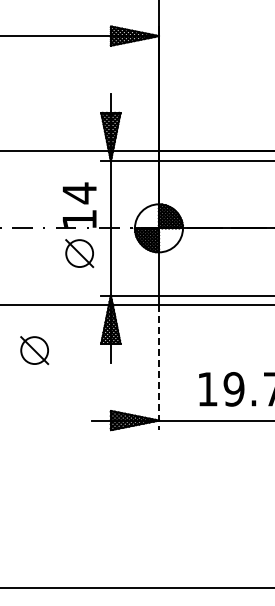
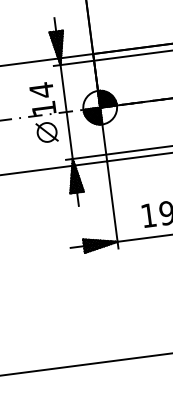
part: (34, 350) -> (24, 204), removed
line: (158, 368) -> (112, 205), dashed -> solid

